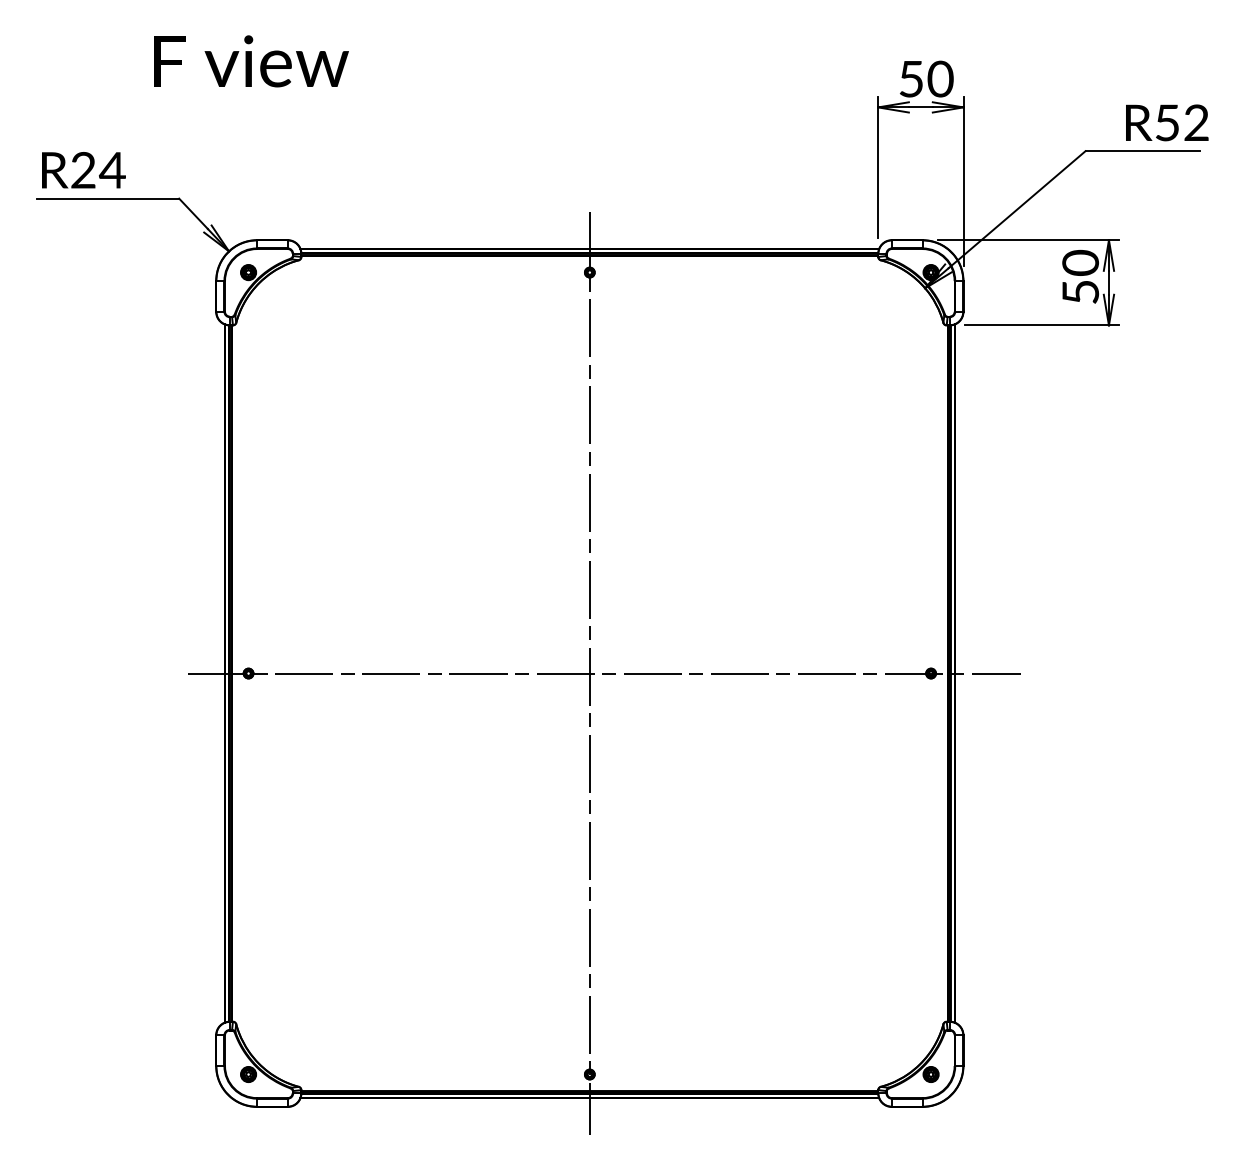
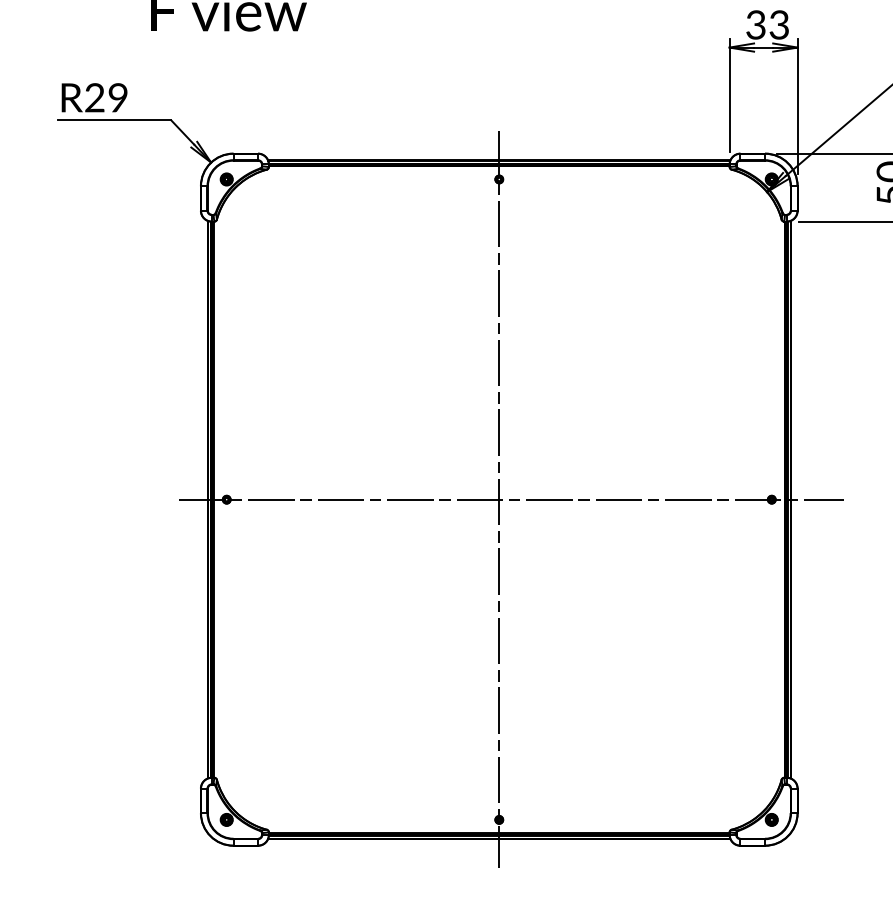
text: (926, 78) -> (768, 24), 50 -> 33
text: (111, 170) -> (117, 97), R24 -> R29

